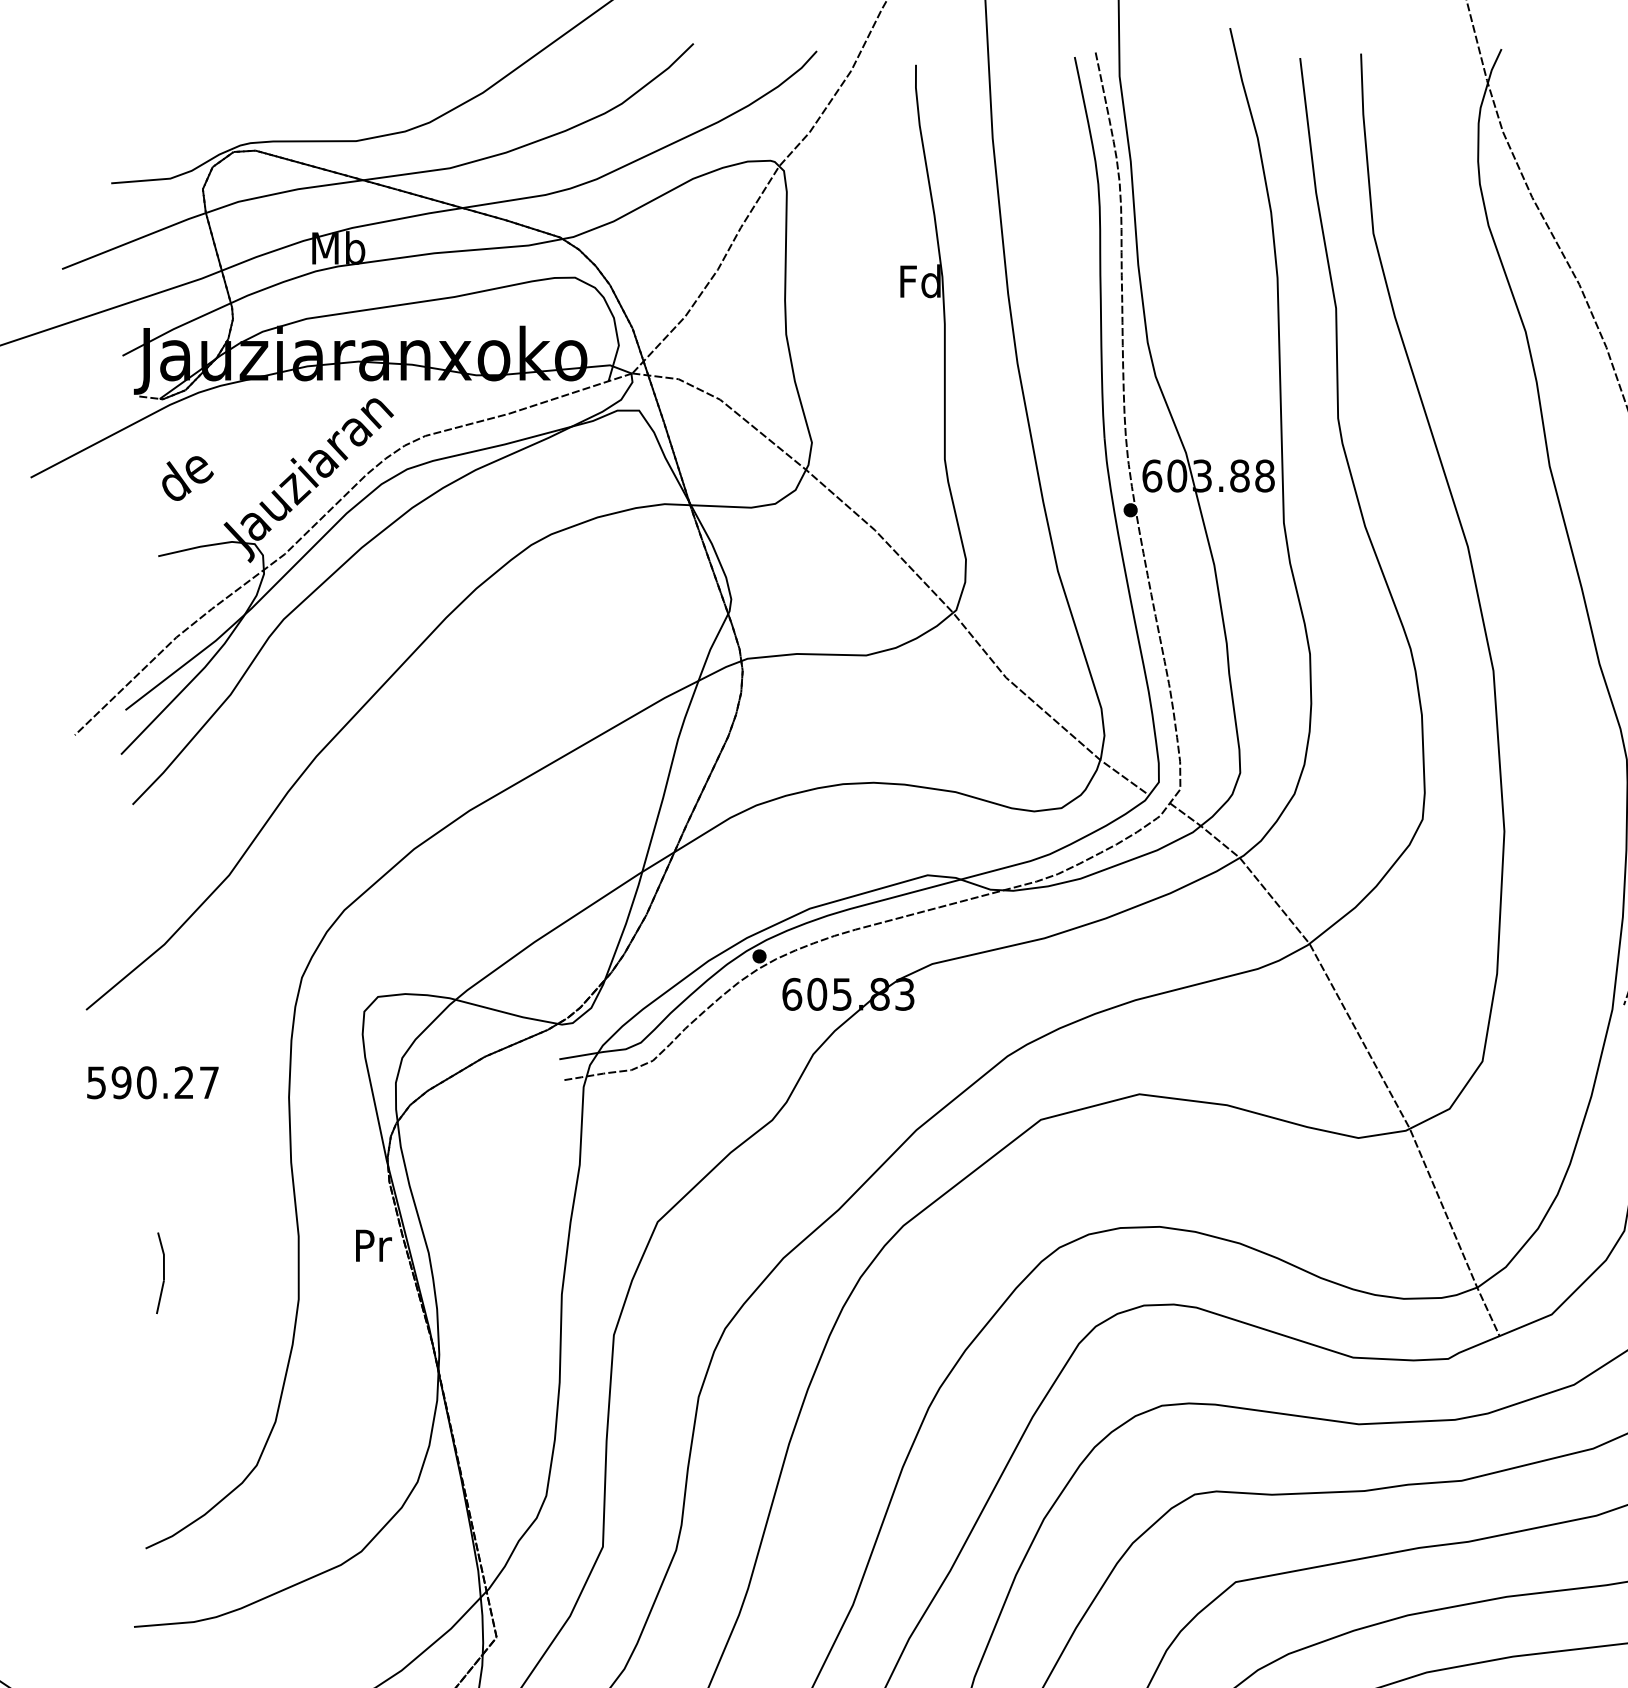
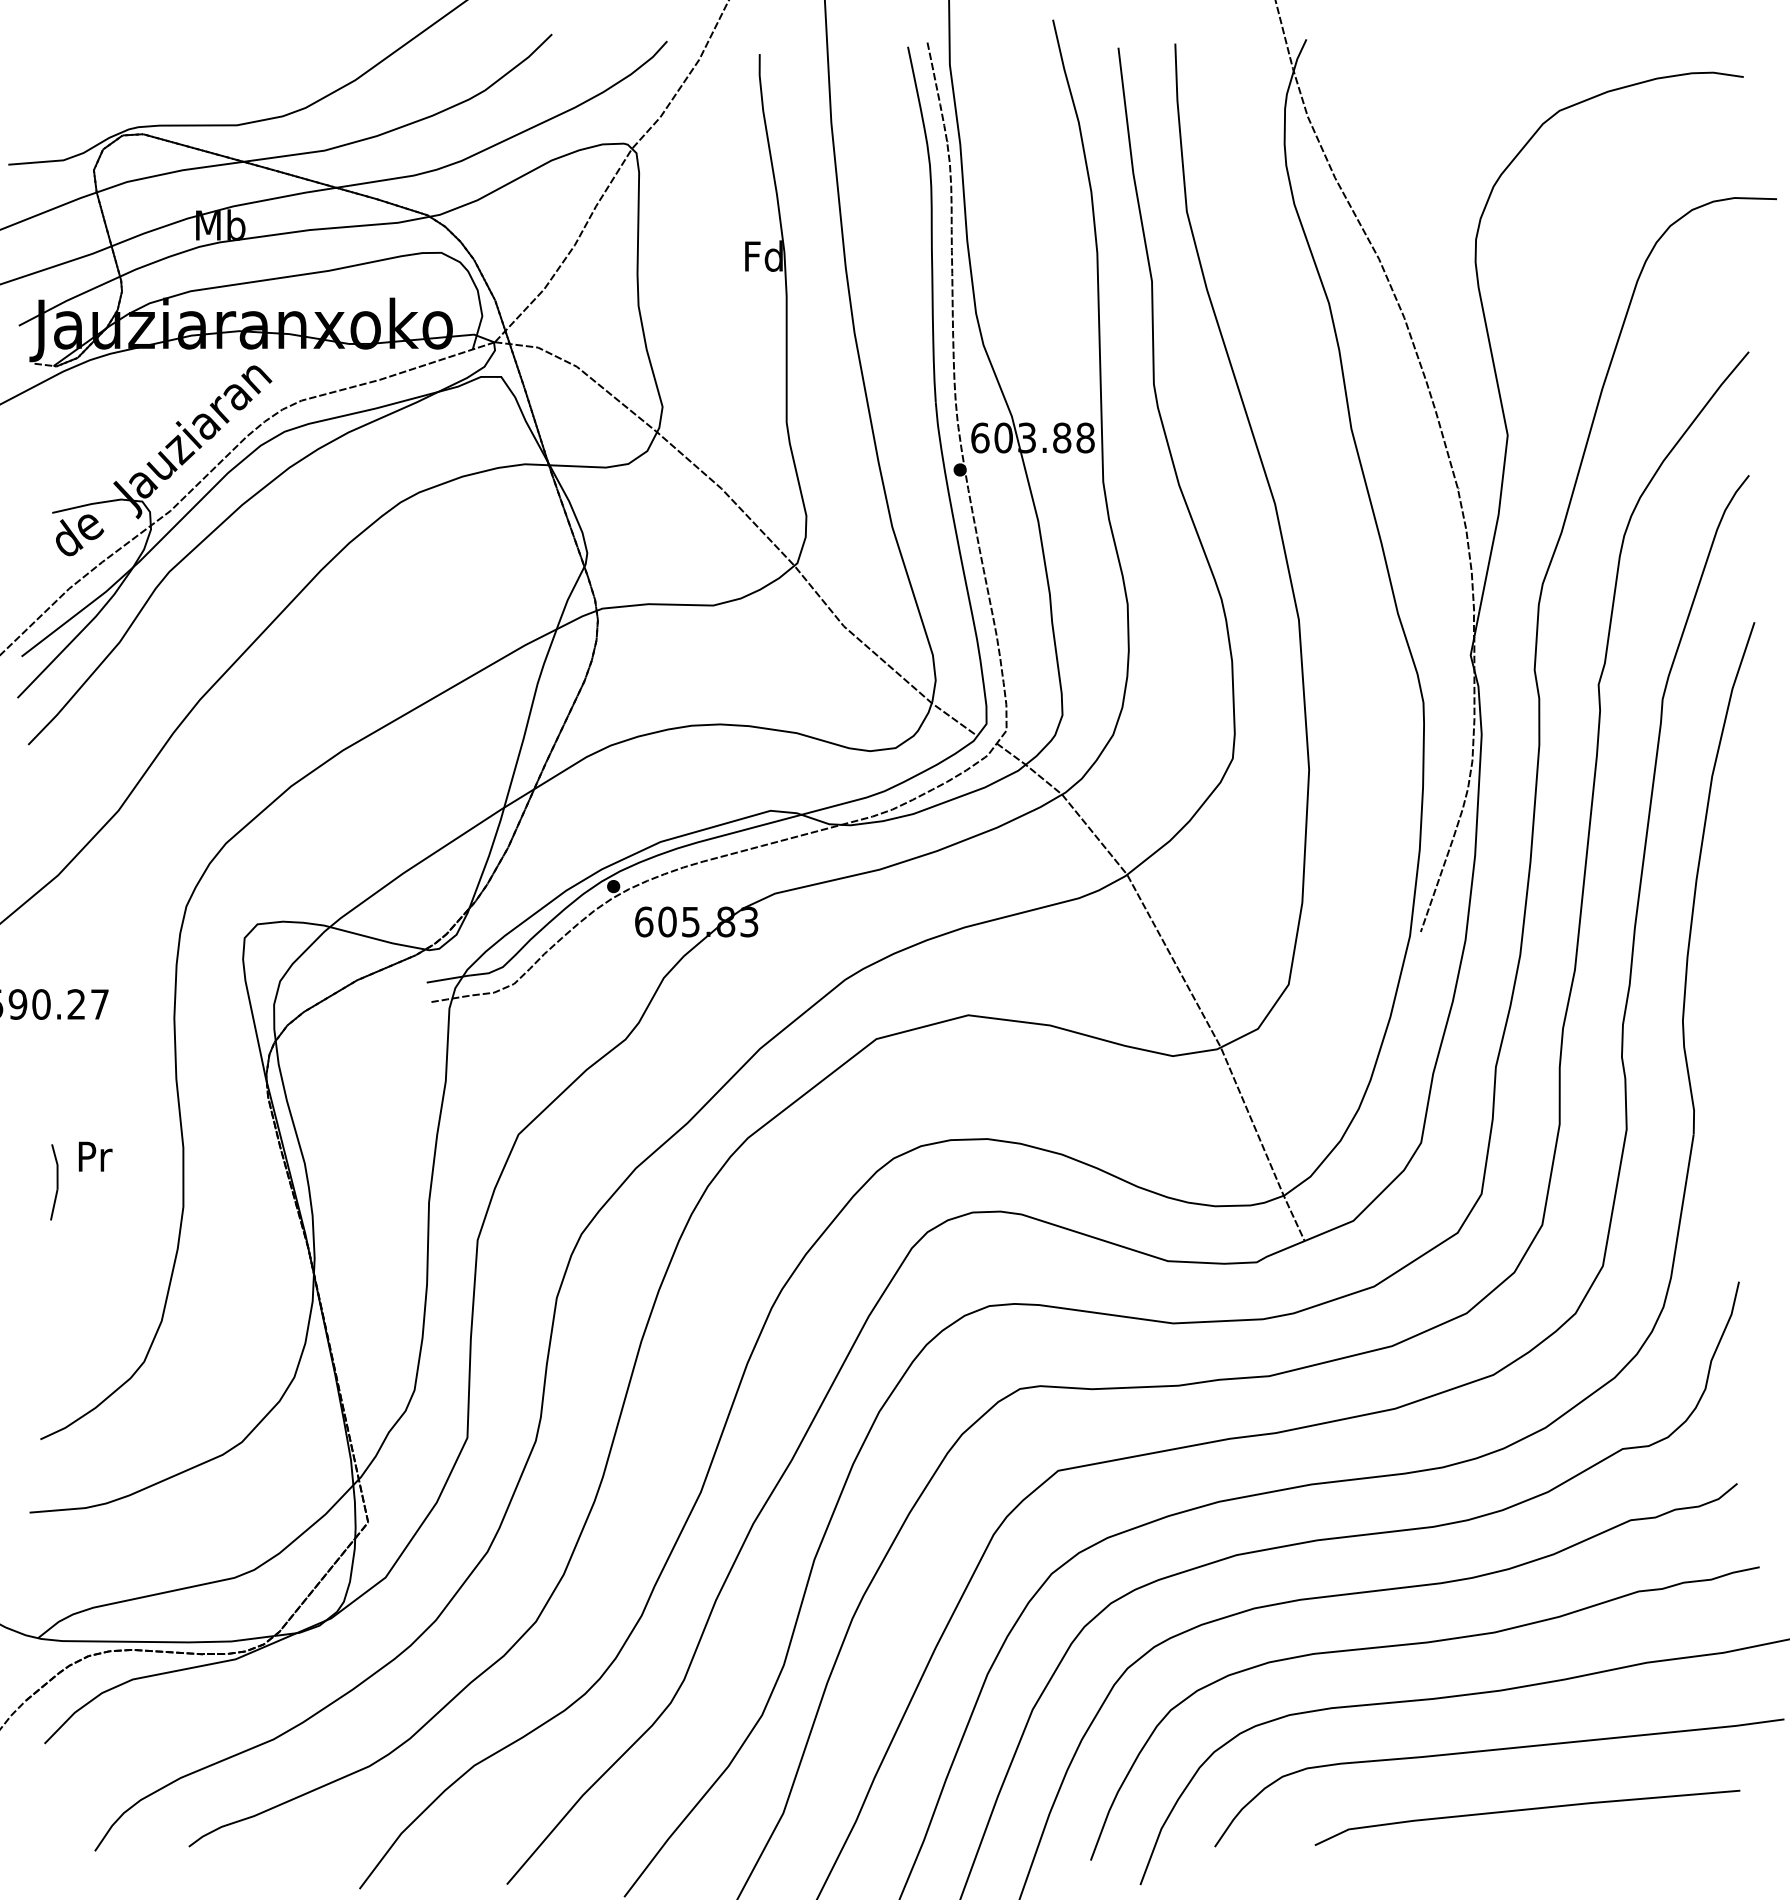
text: (188, 478) -> (80, 535), moved
text: (373, 1245) -> (95, 1156), moved

